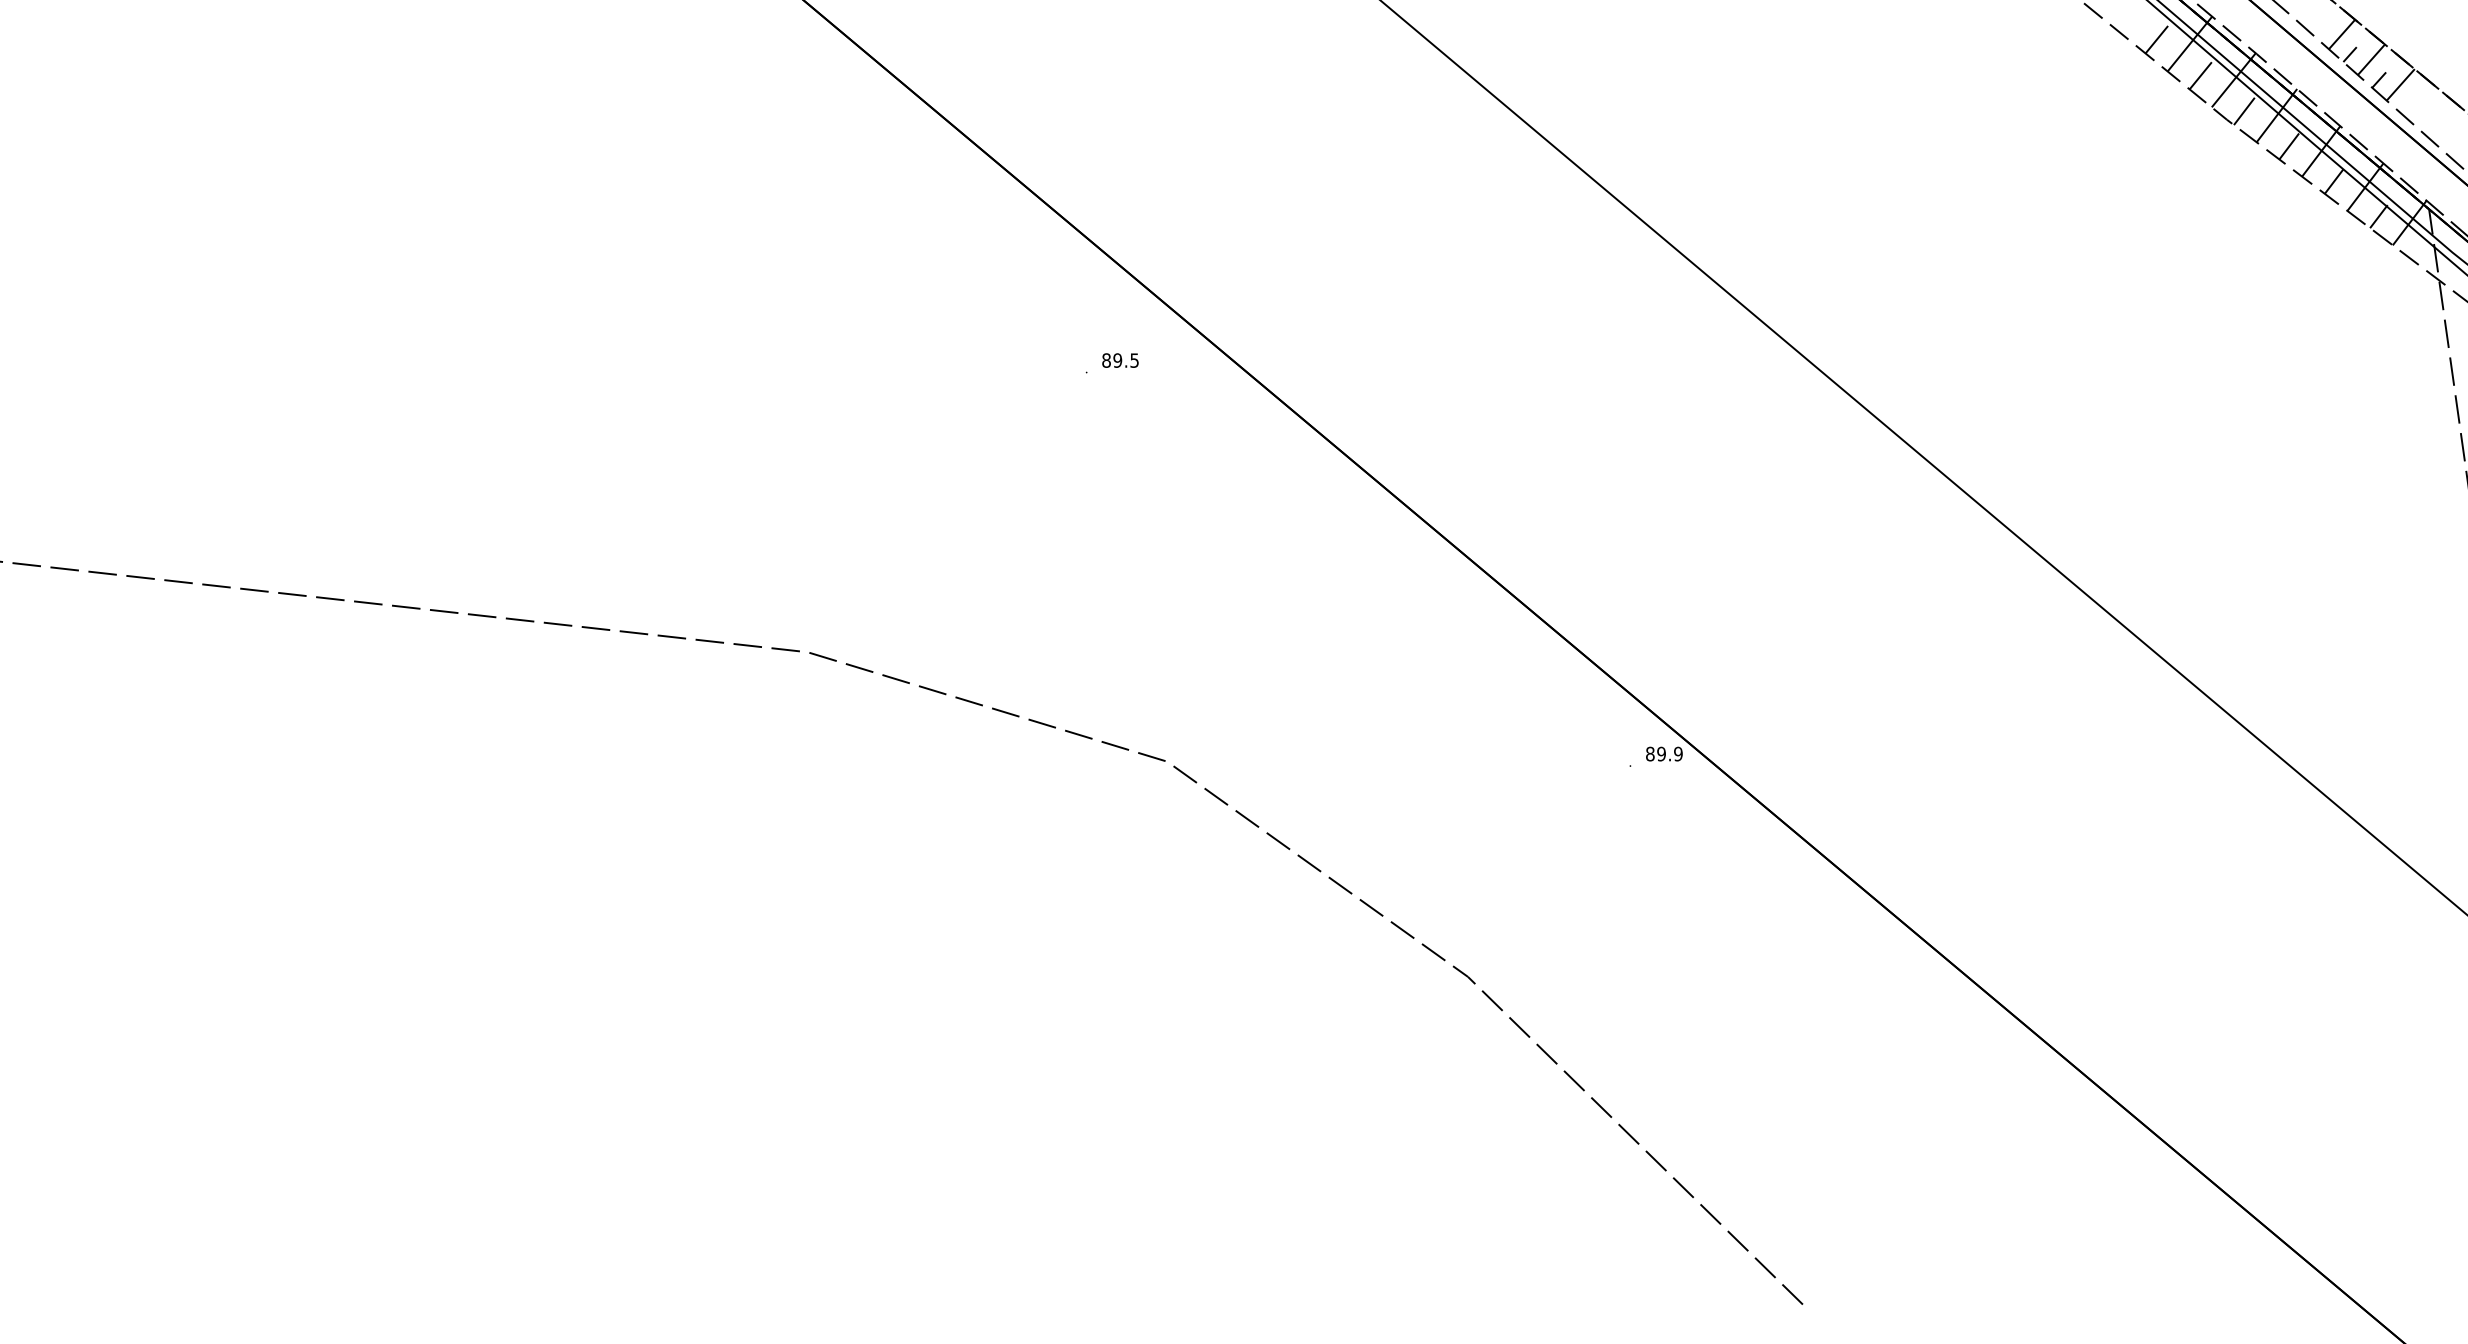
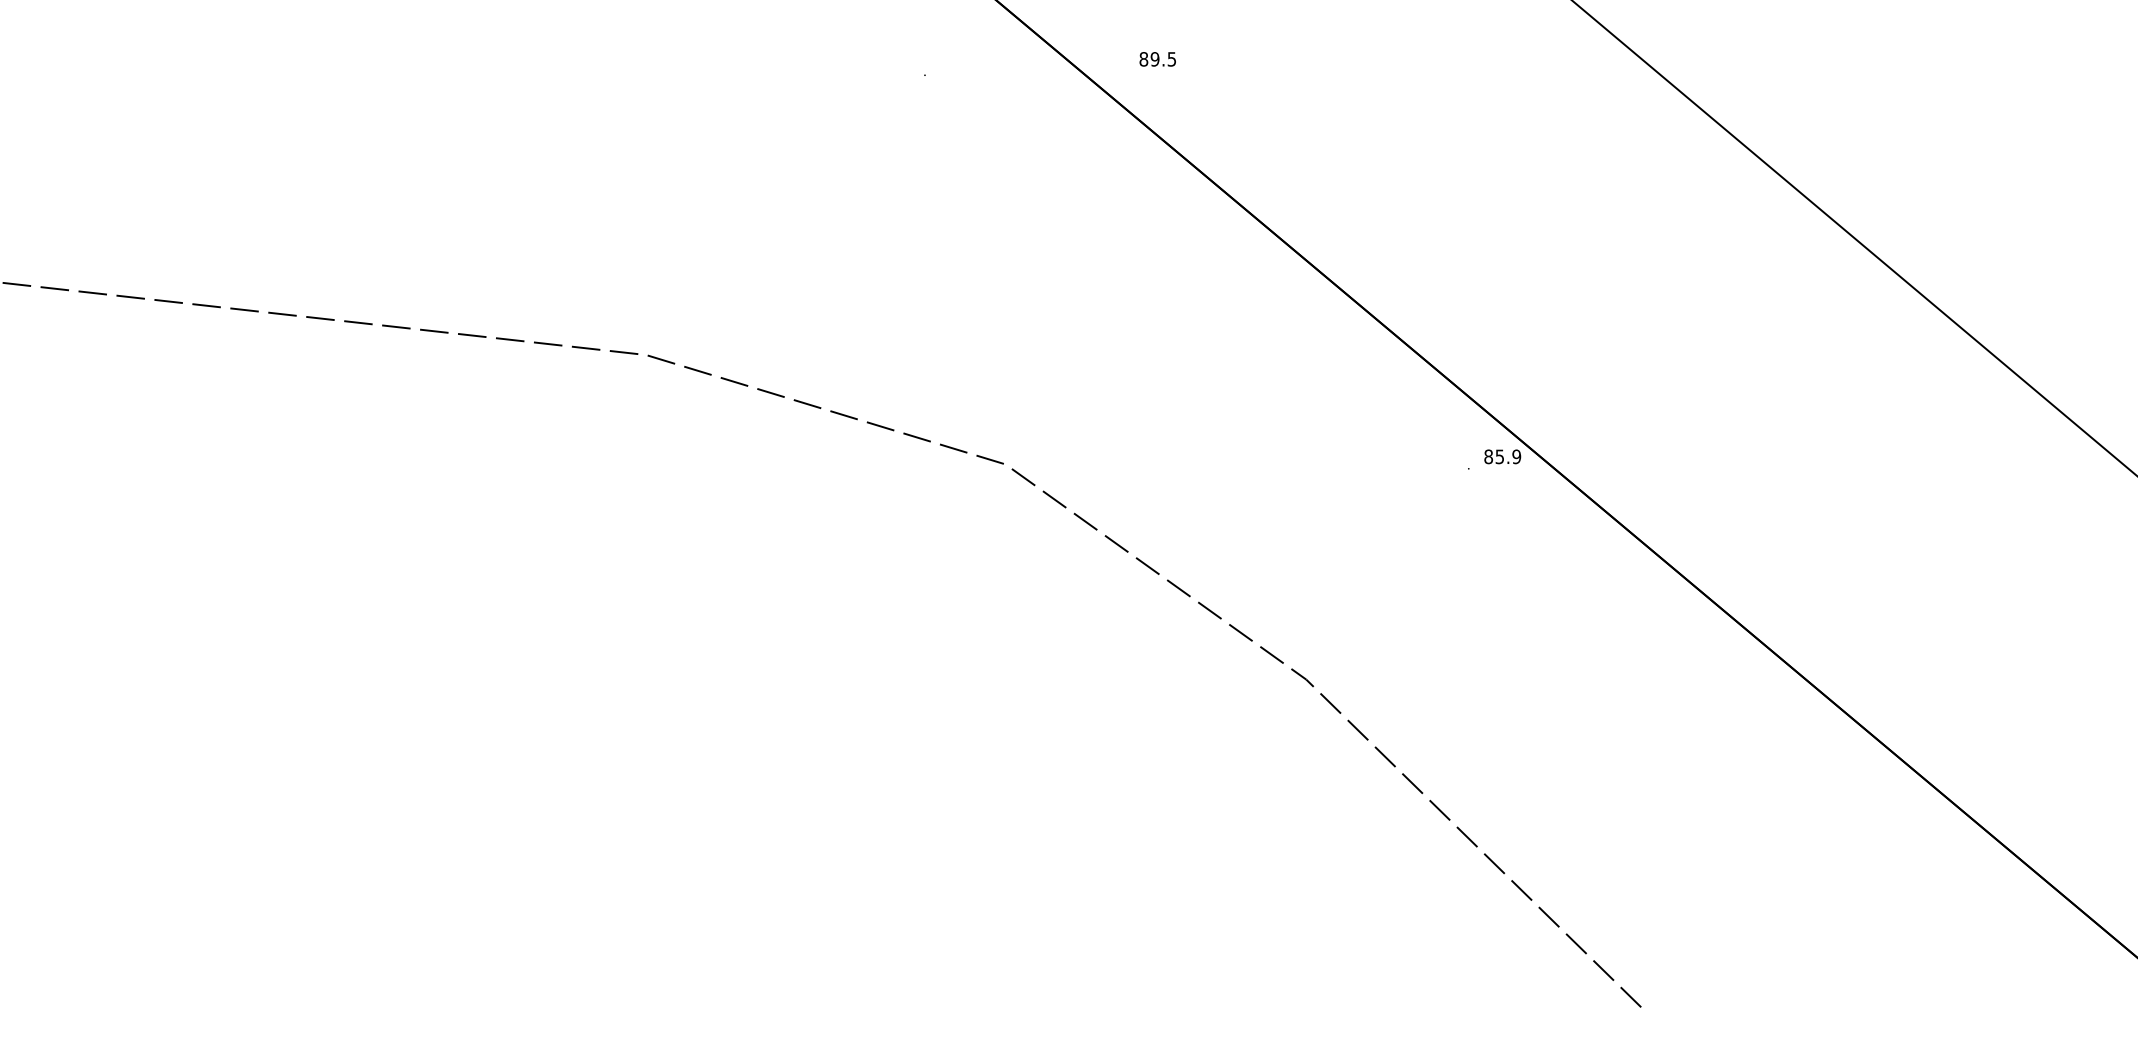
text: (1120, 360) -> (1157, 59), moved
text: (1661, 753) -> (1499, 456), 89.9 -> 85.9

